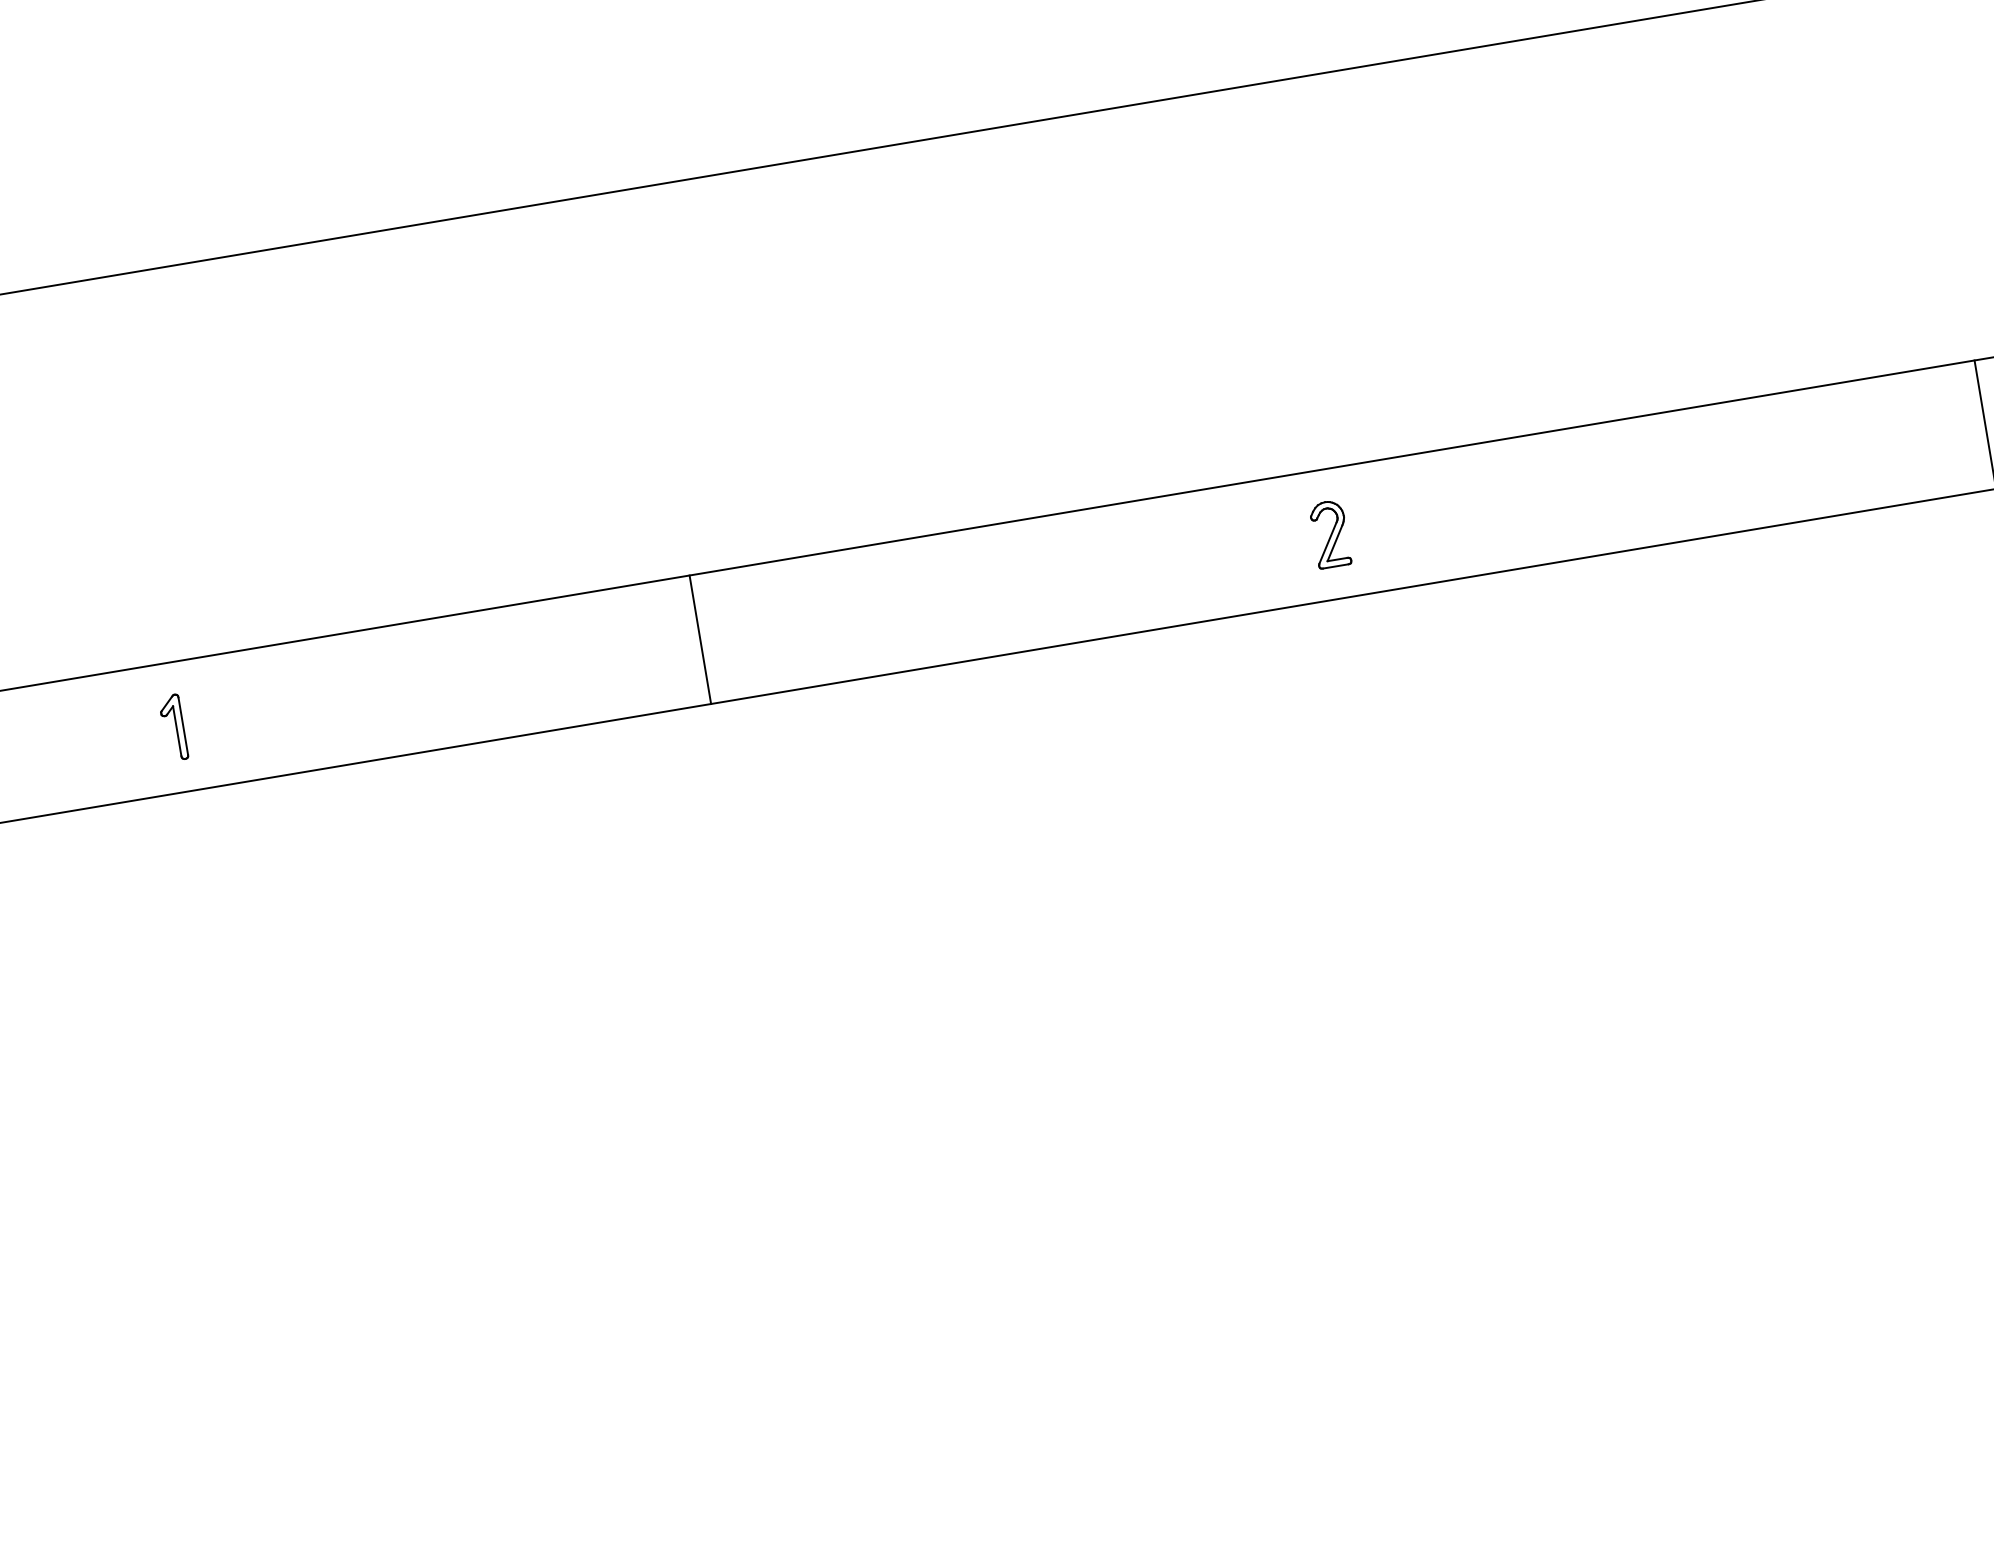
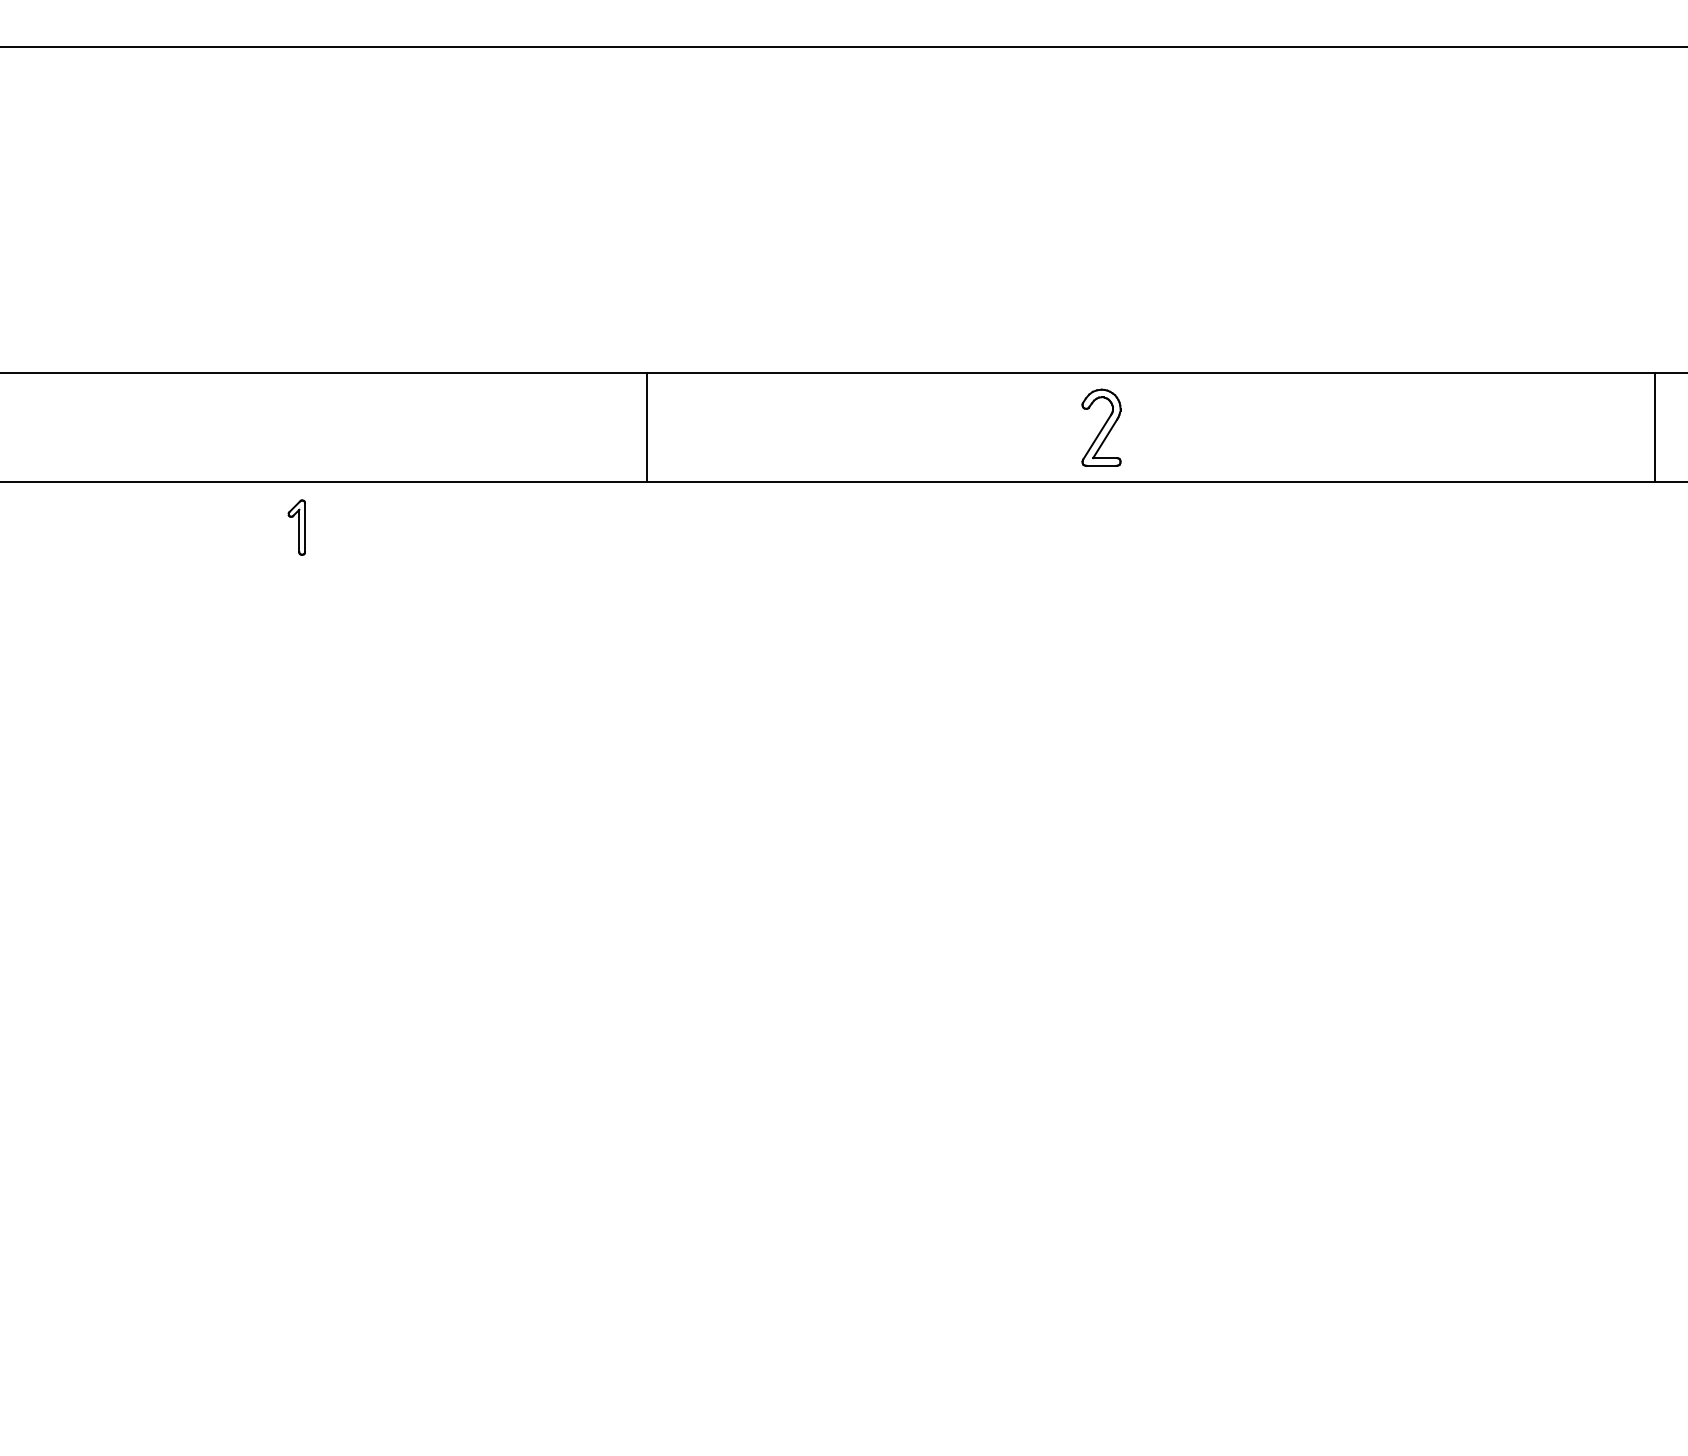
part: (1330, 534) -> (1101, 427), size x1.4
line: (700, 639) -> (647, 427), moved
part: (173, 727) -> (296, 527), moved

